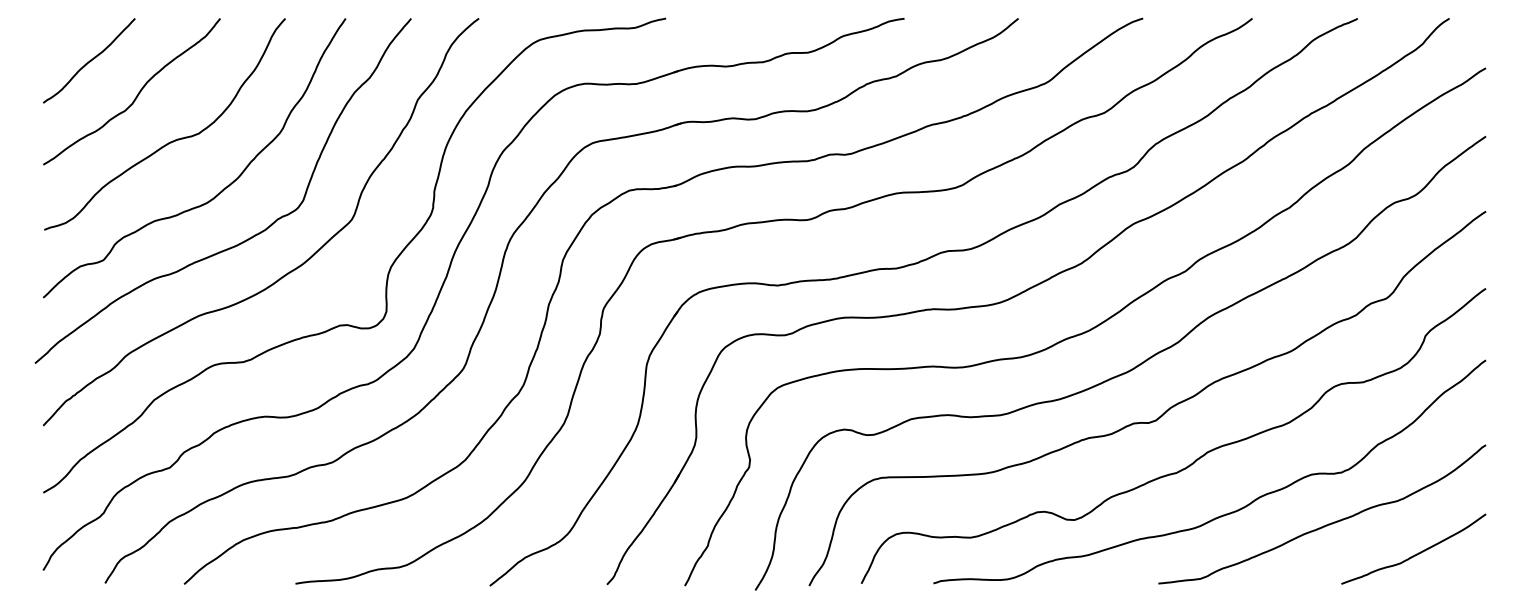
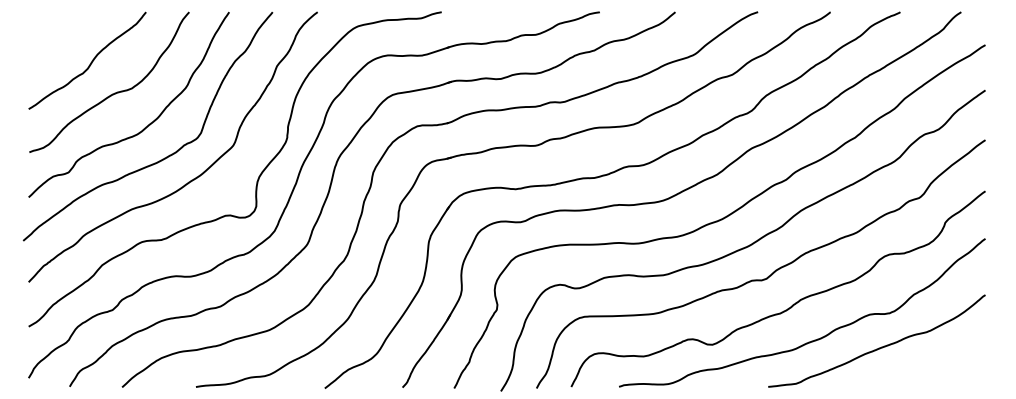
curve: (89, 59) -> (59, 39), removed
curve: (1416, 552) -> (939, 366), removed

